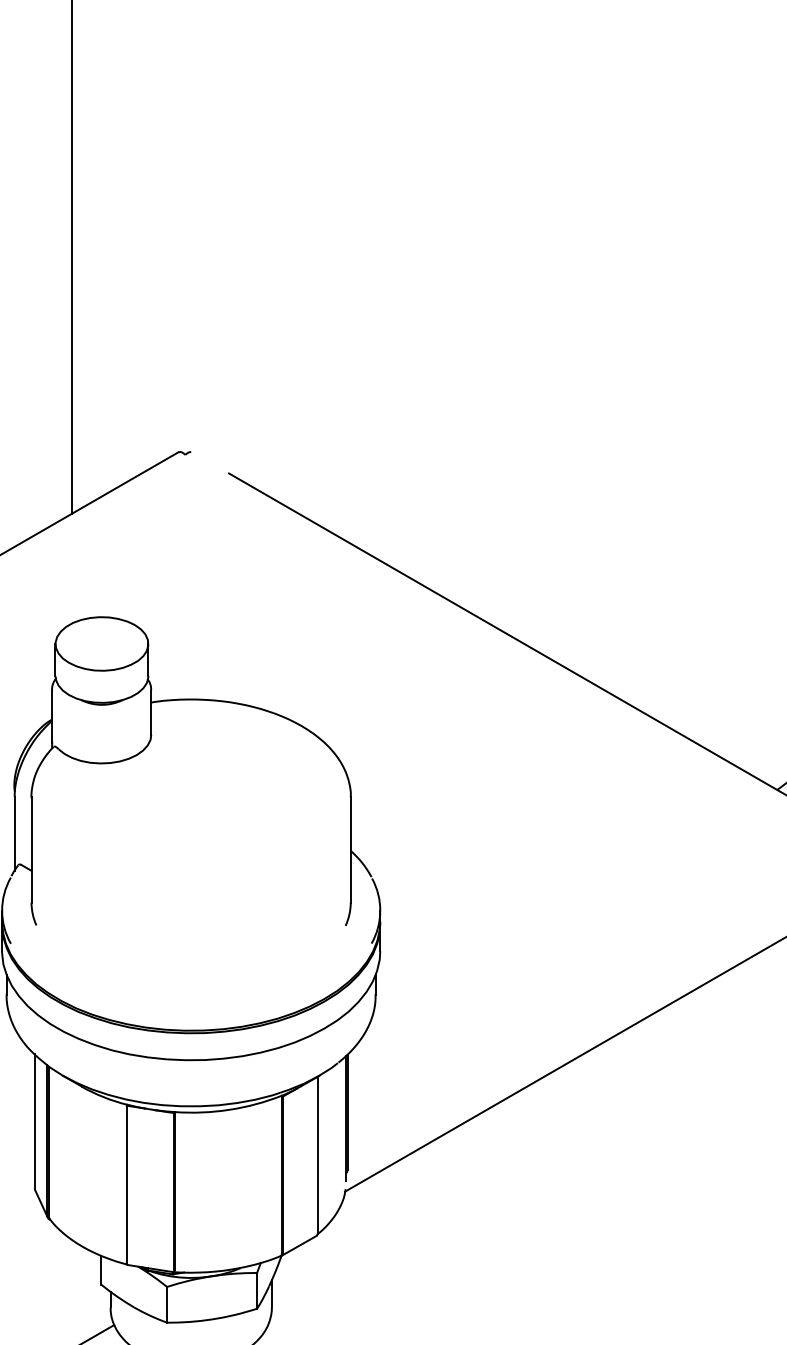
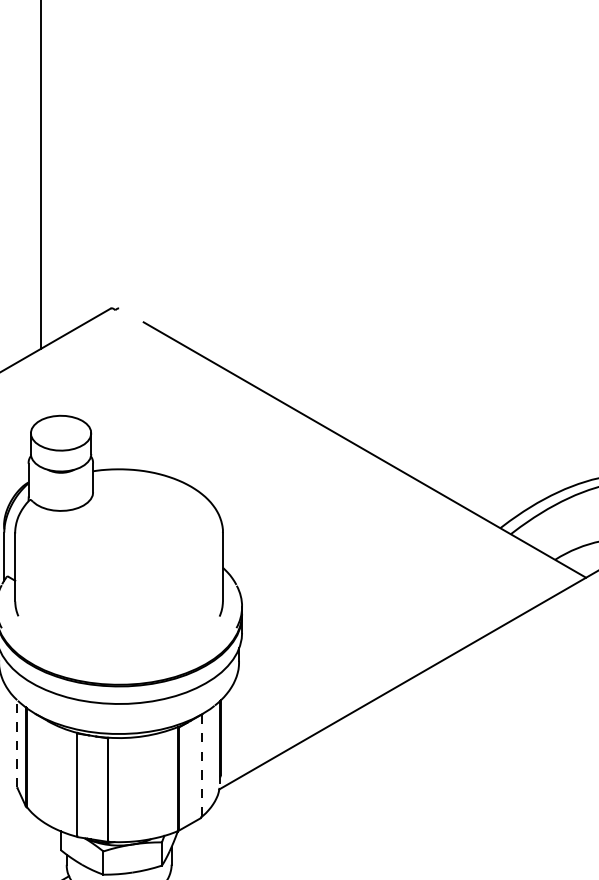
line: (34, 1120) -> (17, 743), solid -> dashed
line: (317, 1154) -> (201, 765), solid -> dashed

